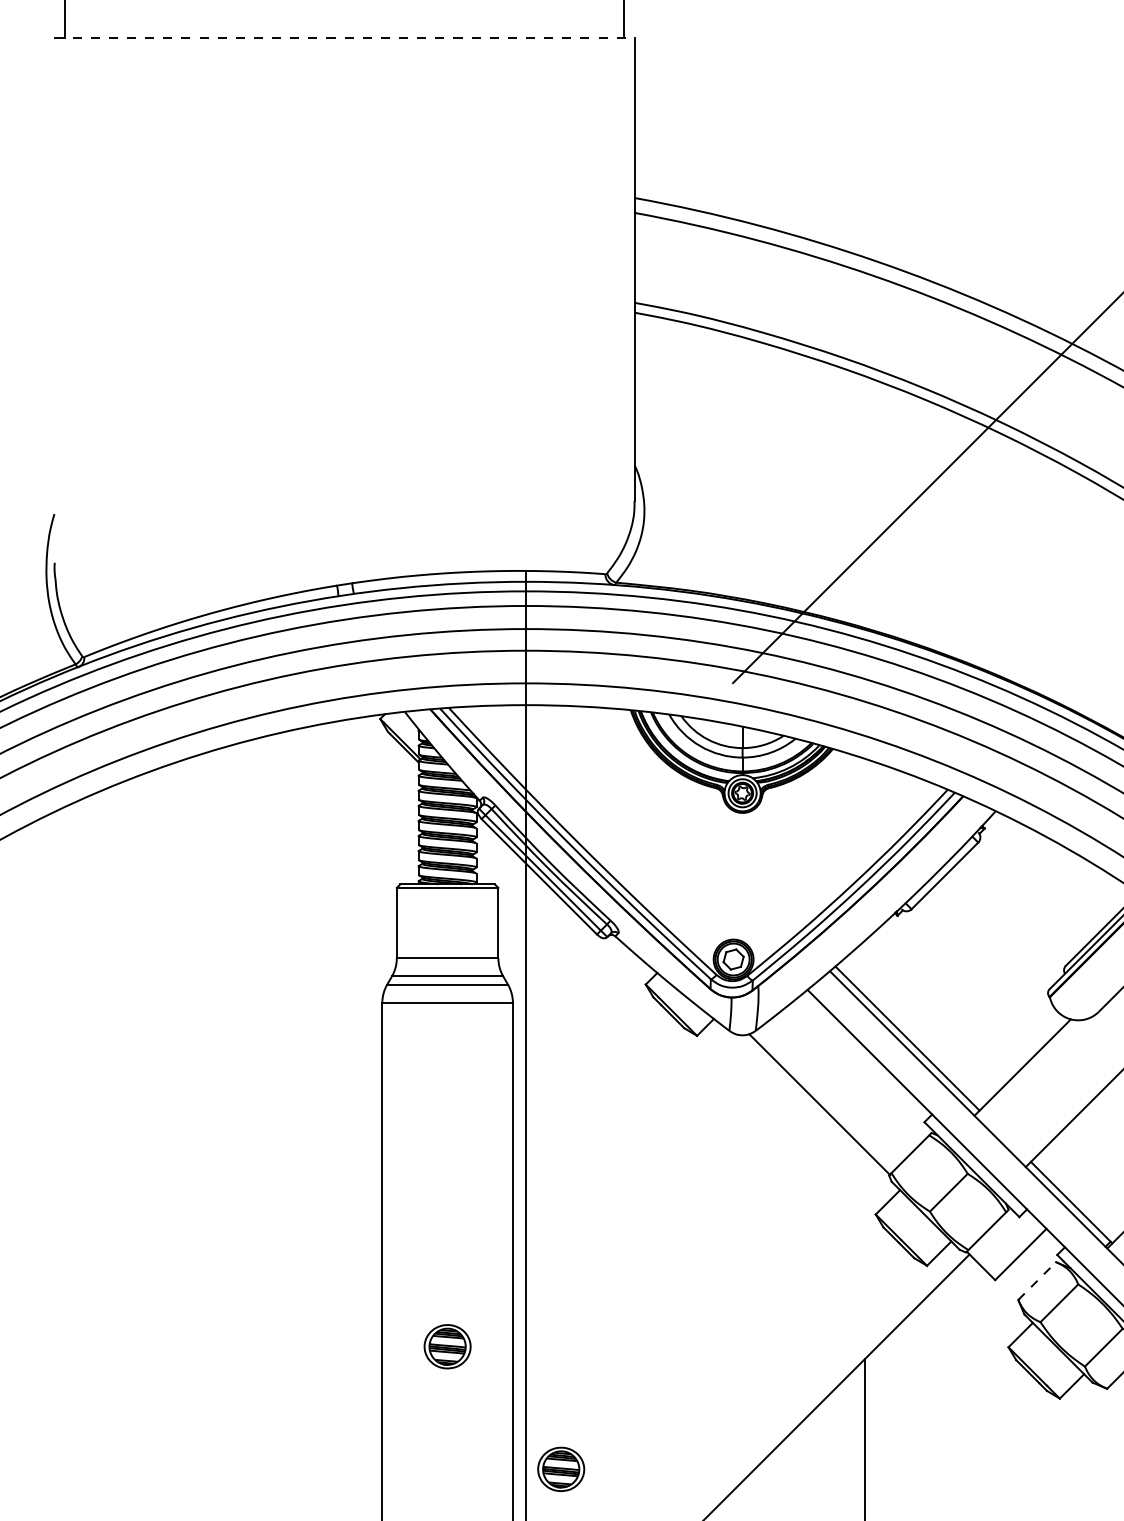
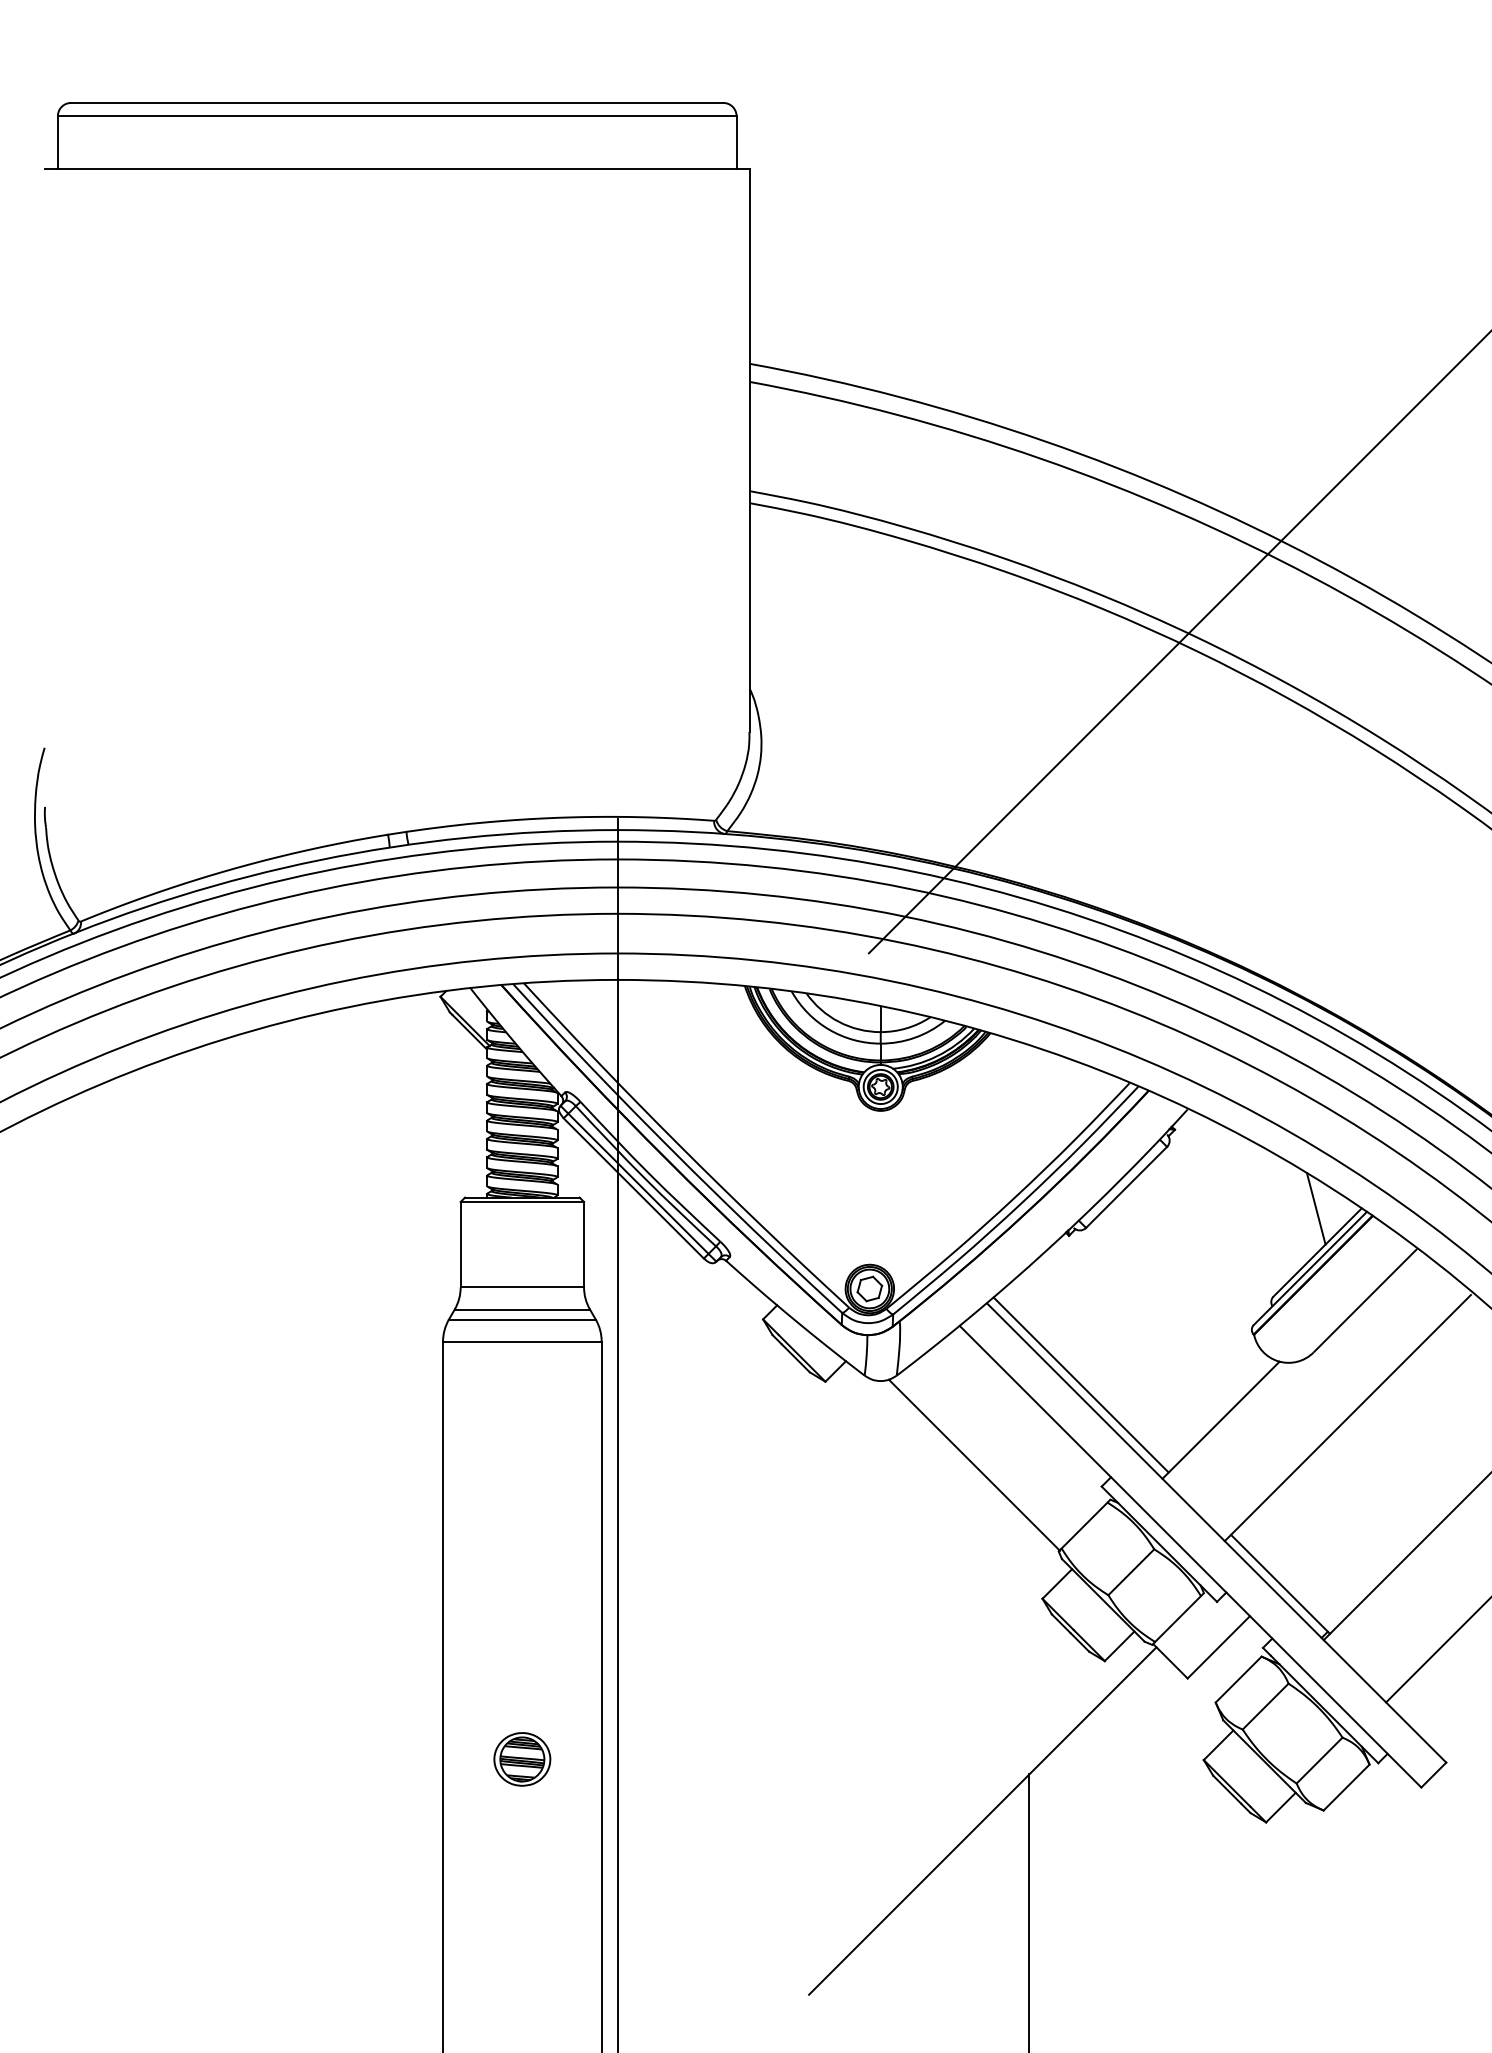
line: (344, 38) -> (397, 169), dashed -> solid
line: (1100, 893) -> (1315, 1208), added
line: (1037, 1280) -> (1239, 1679), dashed -> solid
part: (561, 1469) -> (660, 1908), removed

